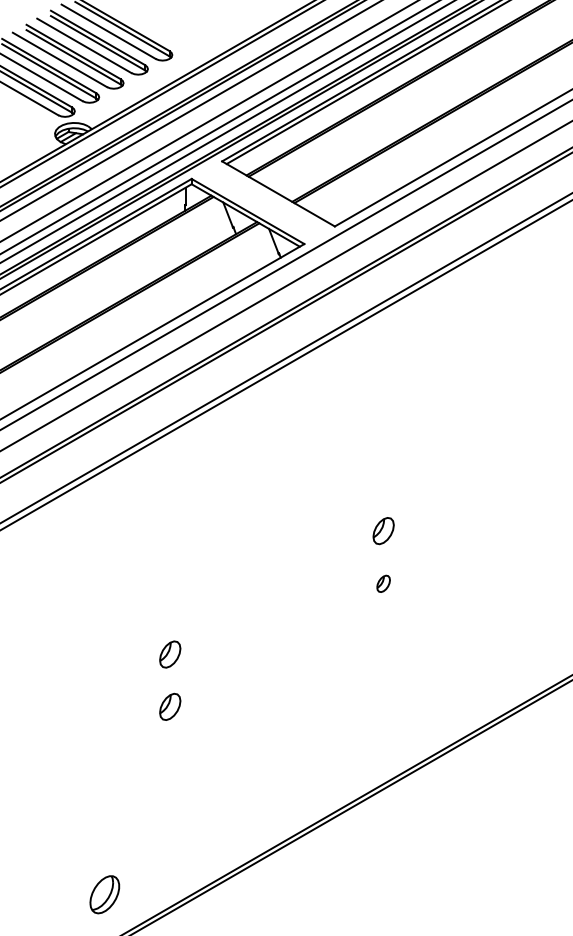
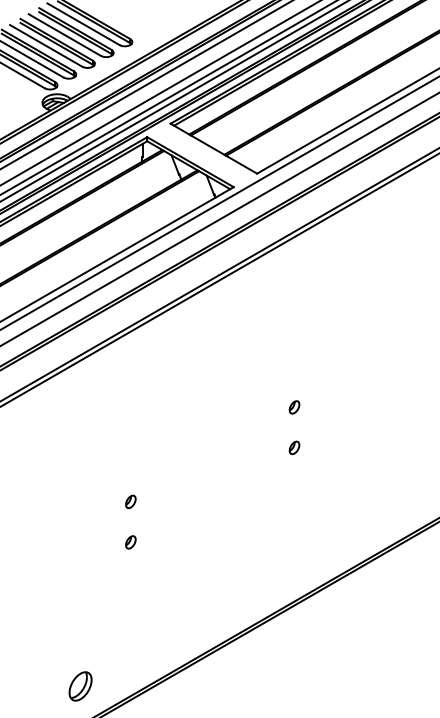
part: (383, 531) -> (294, 407), size x0.62
part: (169, 653) -> (130, 501), size x0.62
part: (169, 707) -> (130, 542), size x0.62

